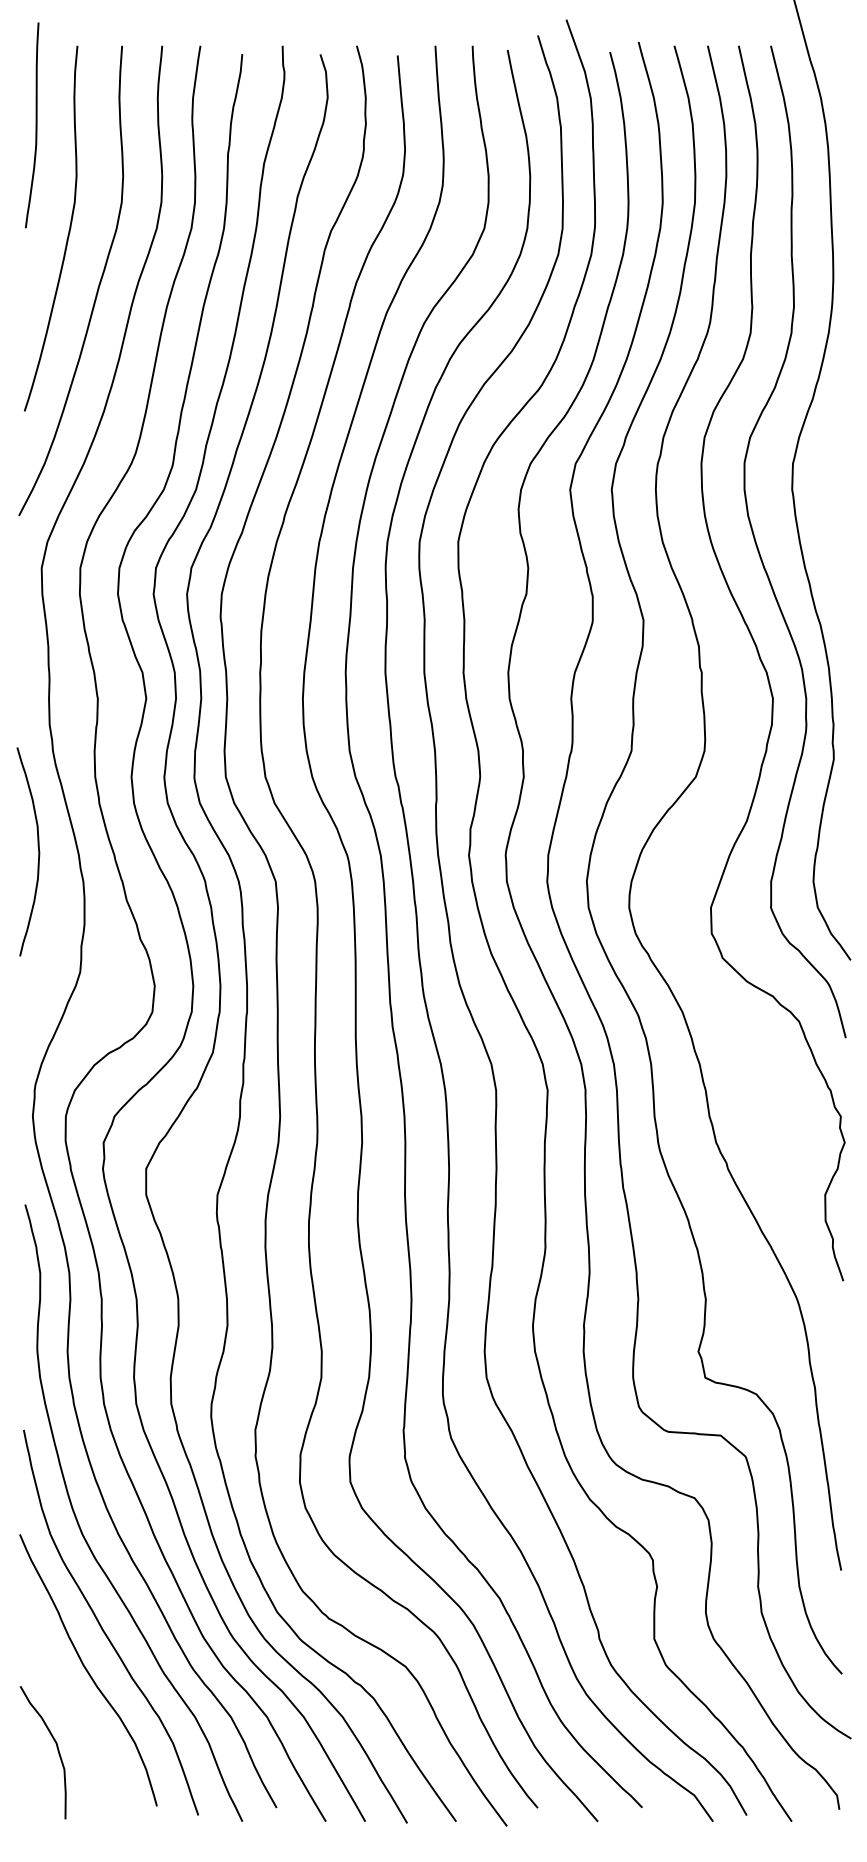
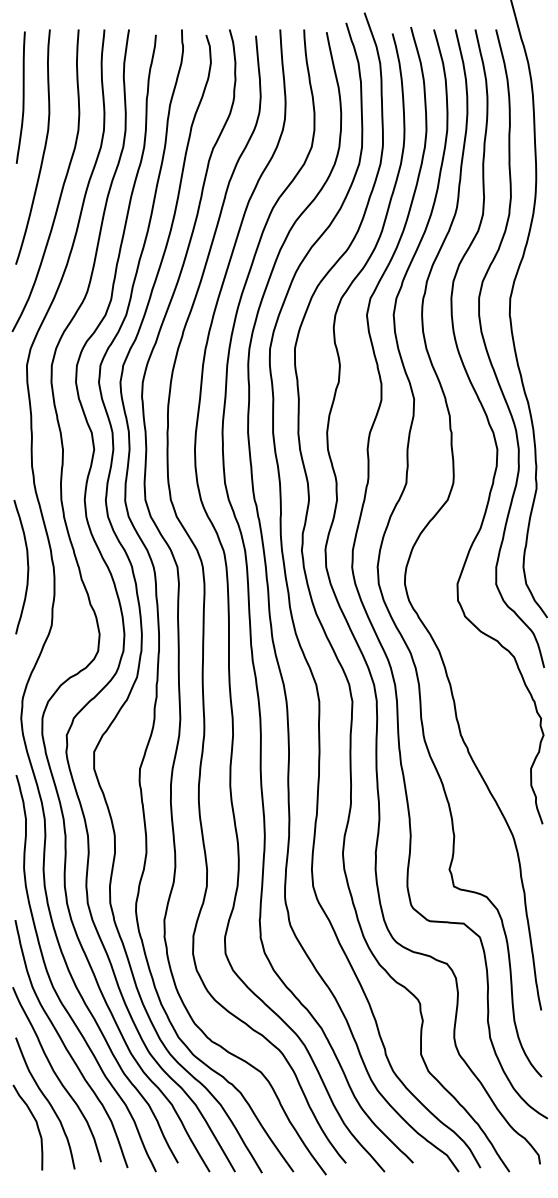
curve: (34, 125) -> (22, 97), moved
curve: (37, 850) -> (27, 566), moved
curve: (73, 1712) -> (47, 1101), added

